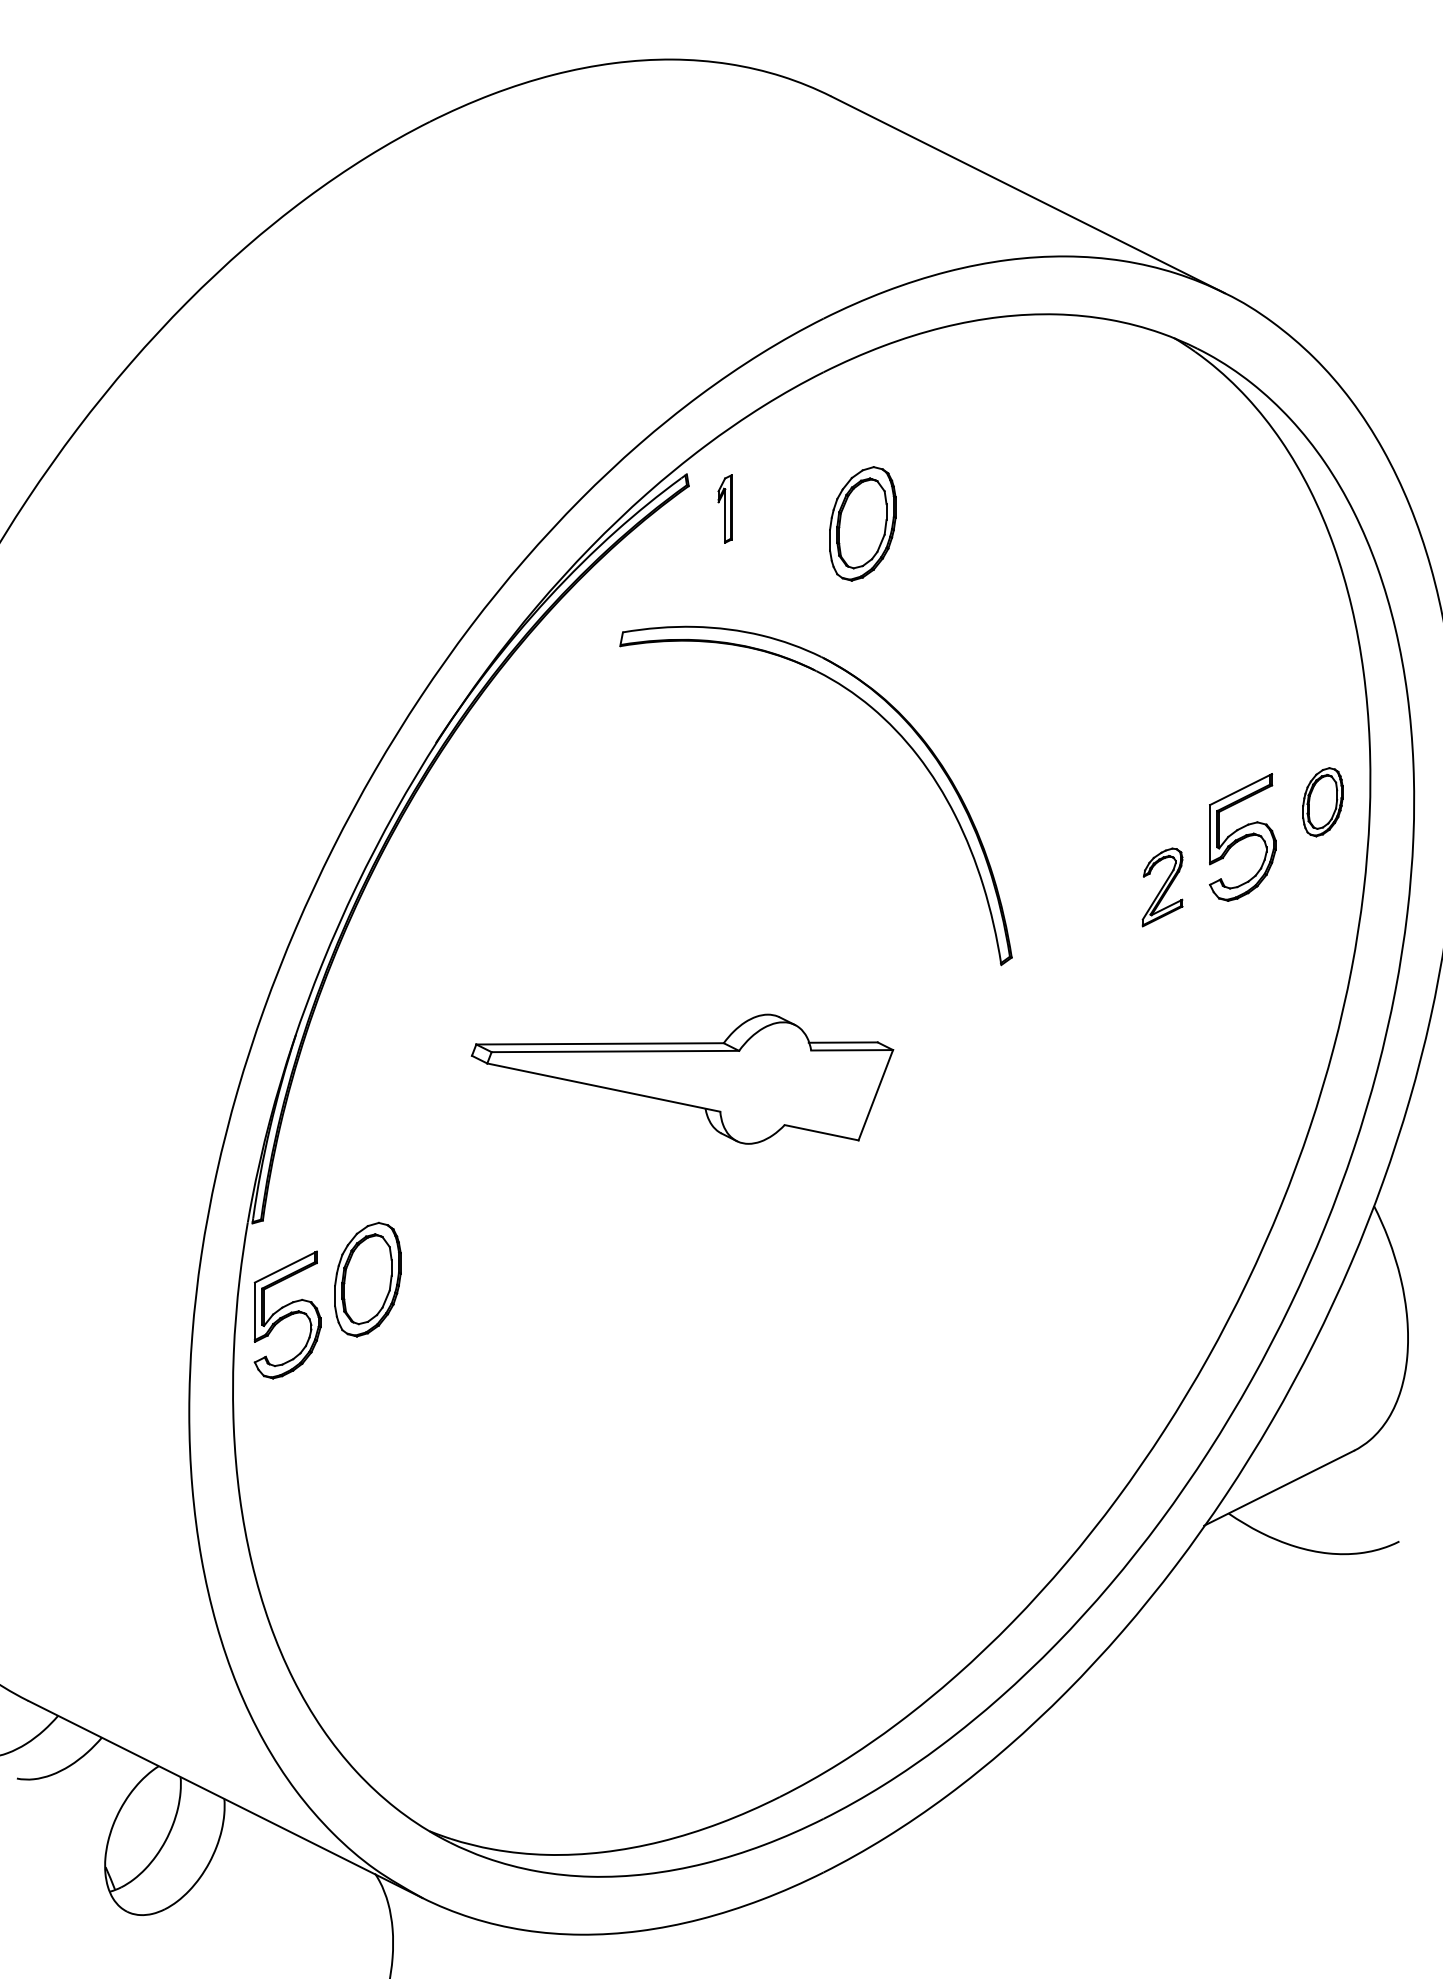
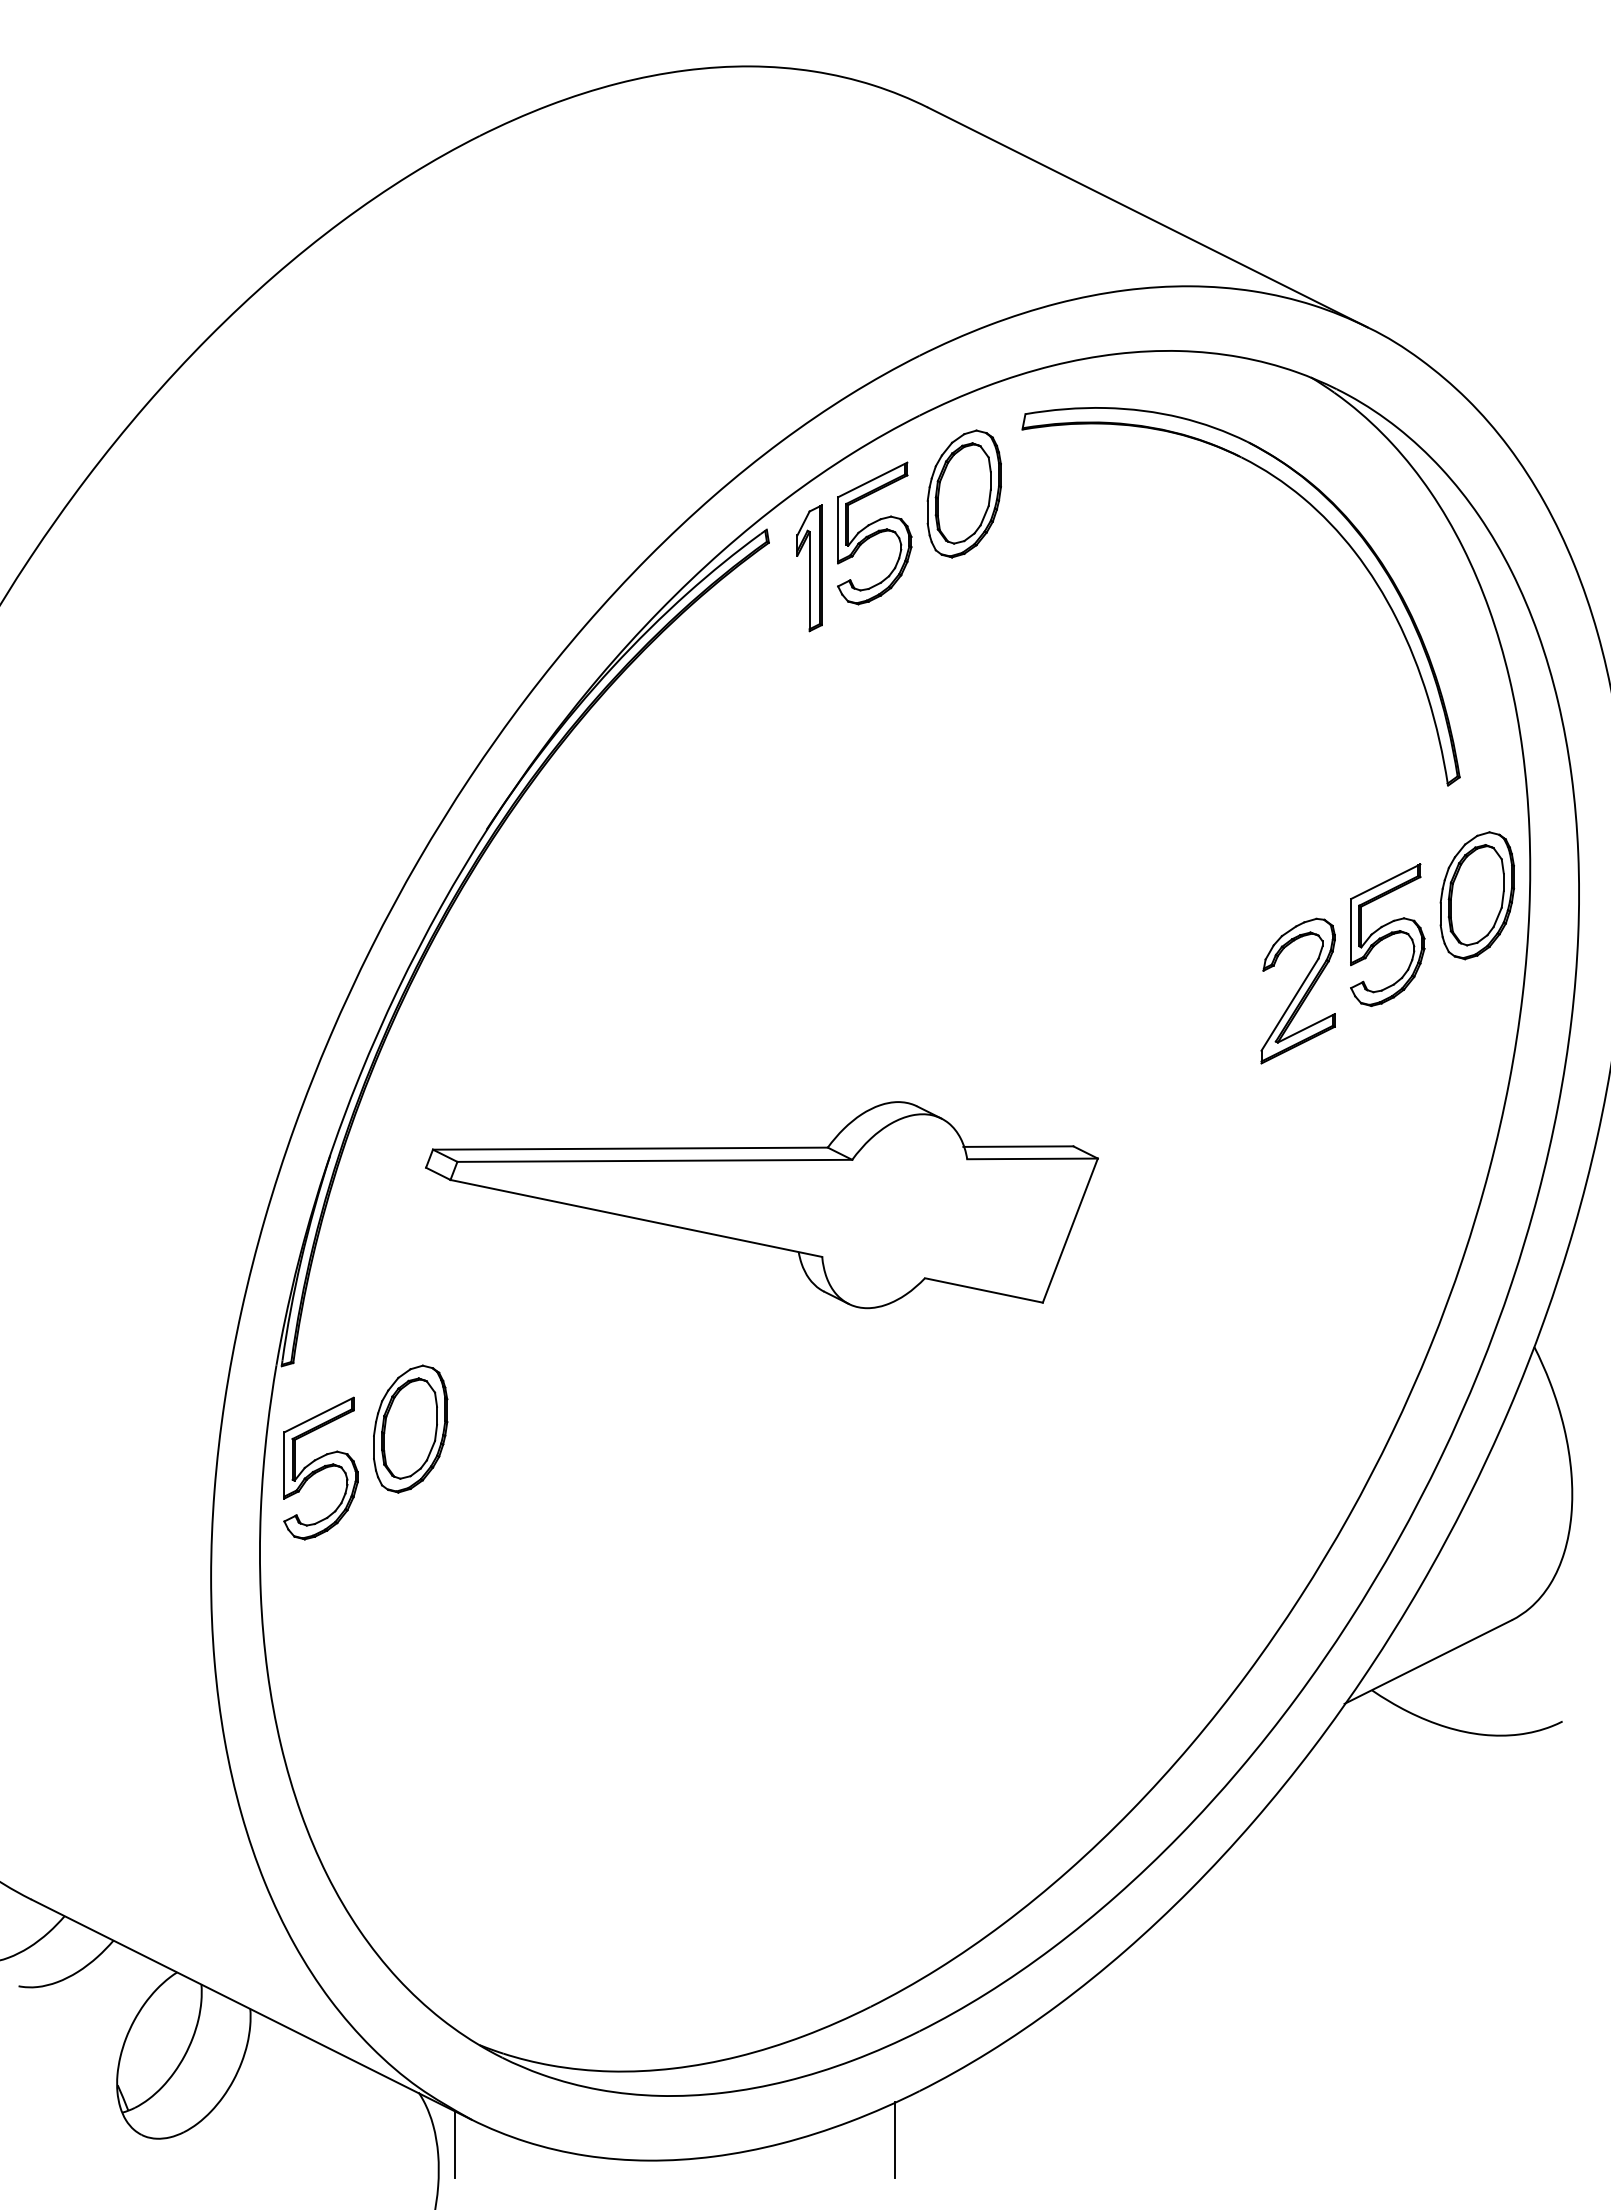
part: (783, 477) -> (874, 533), added
part: (725, 509) -> (809, 568), size x1.67
part: (862, 523) -> (963, 493), moved
part: (886, 722) -> (1319, 514), moved
part: (1322, 801) -> (1476, 895), size x1.67
part: (1162, 886) -> (1297, 990), size x1.67
part: (682, 1079) -> (761, 1205), size x1.43
line: (802, 1915) -> (895, 2139), added
line: (408, 1920) -> (455, 2144), added

